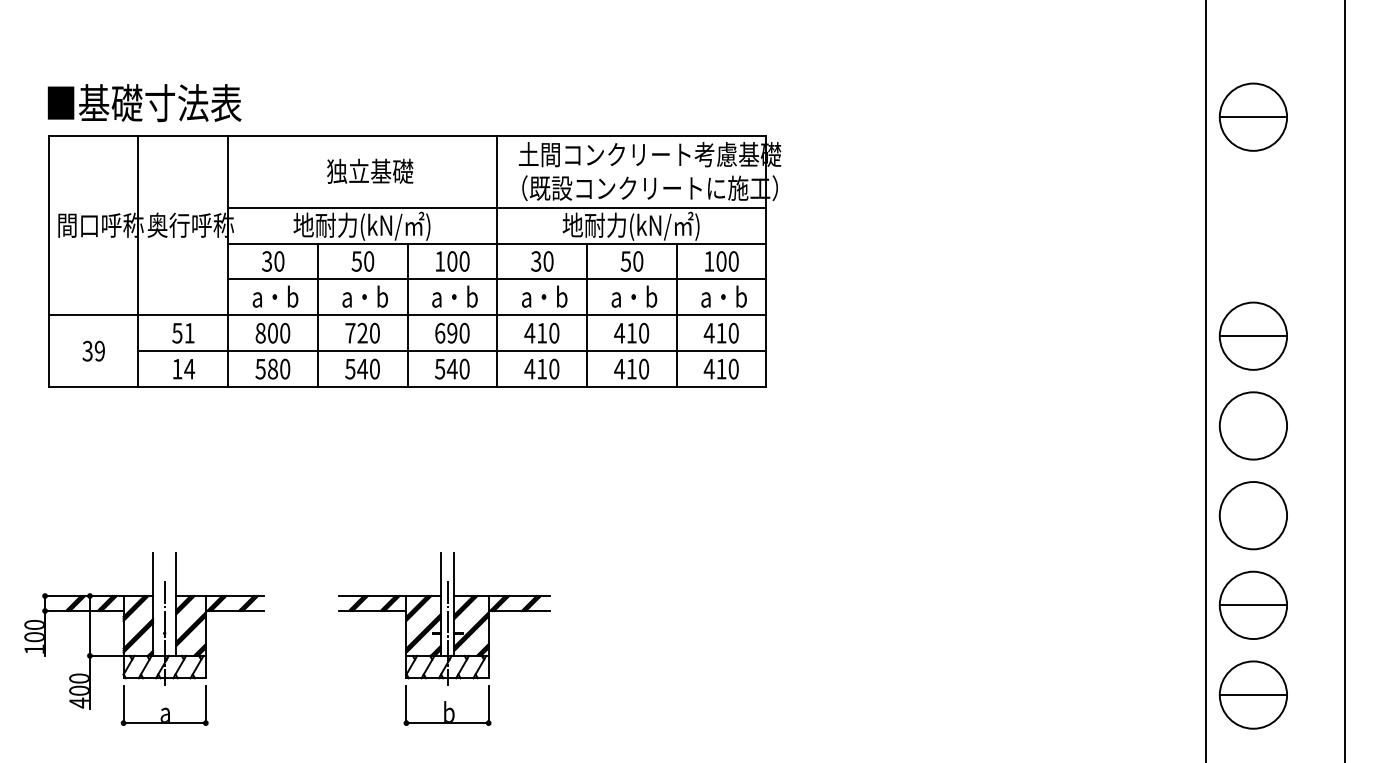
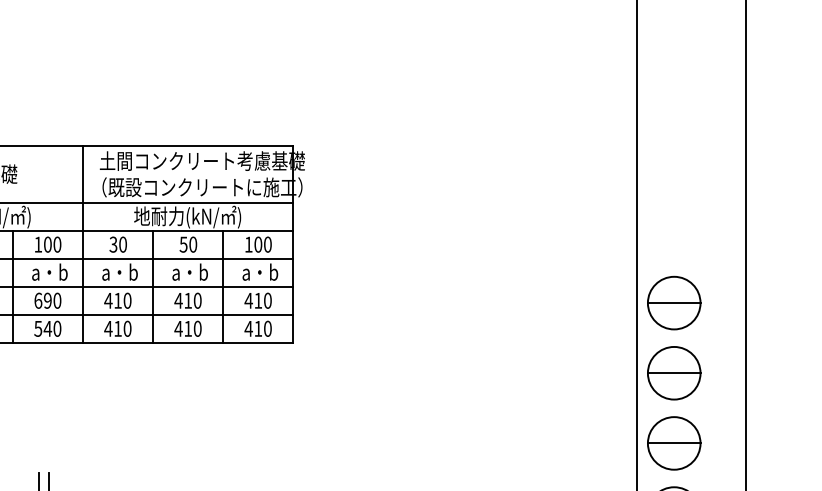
part: (1252, 116) -> (673, 131), removed
line: (1253, 425) -> (674, 372), added
line: (1253, 515) -> (674, 443), added

